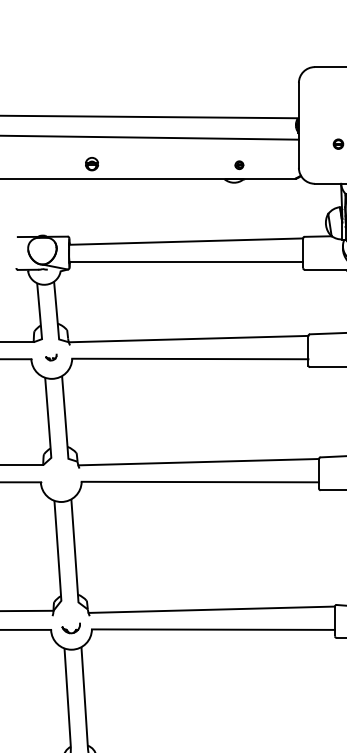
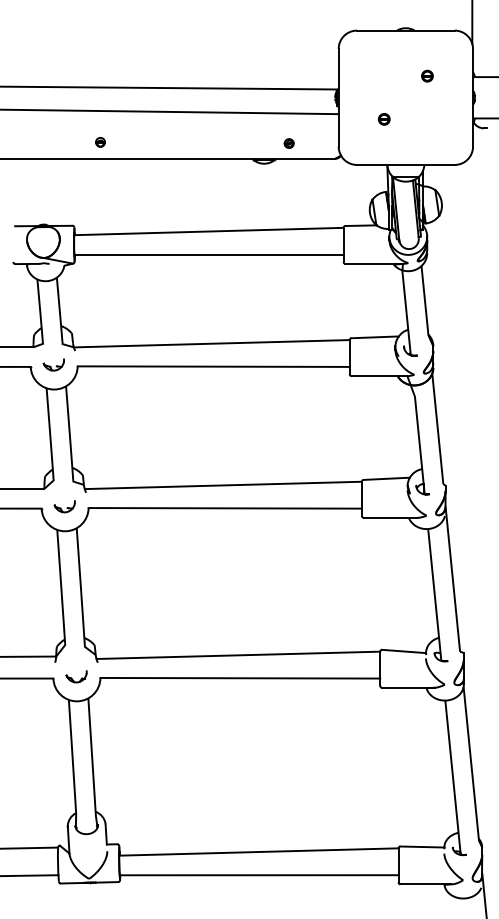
part: (91, 164) -> (100, 142), size x0.62
part: (238, 165) -> (288, 143), moved
part: (51, 357) -> (53, 364), size x1.67
part: (60, 480) -> (64, 506), added

